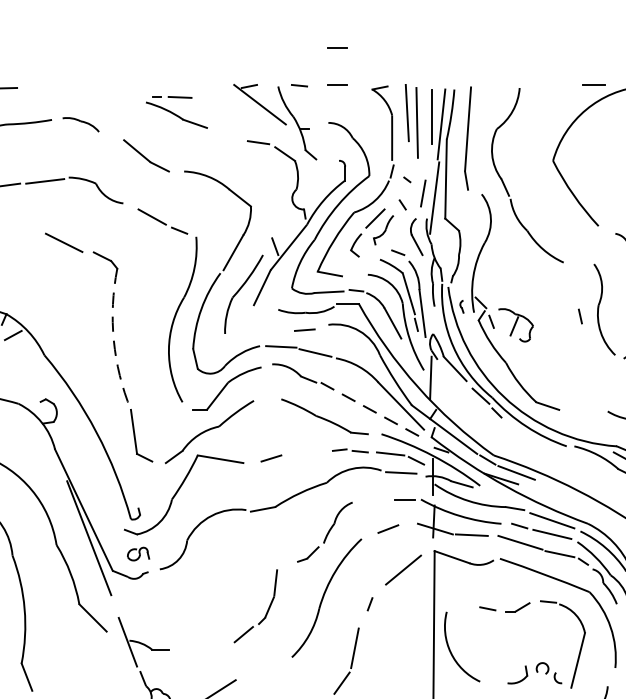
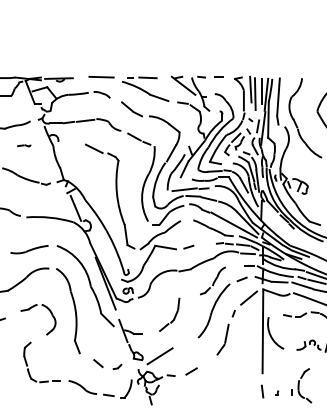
line: (336, 46) -> (218, 59), removed
line: (79, 84) -> (101, 76), added
part: (176, 112) -> (145, 89), size x1.67
line: (261, 331) -> (184, 189), added
arc: (112, 340) -> (116, 193), dashed -> solid
line: (22, 371) -> (75, 207), added
line: (371, 410) -> (234, 225), dashed -> solid
part: (255, 606) -> (169, 314), moved

